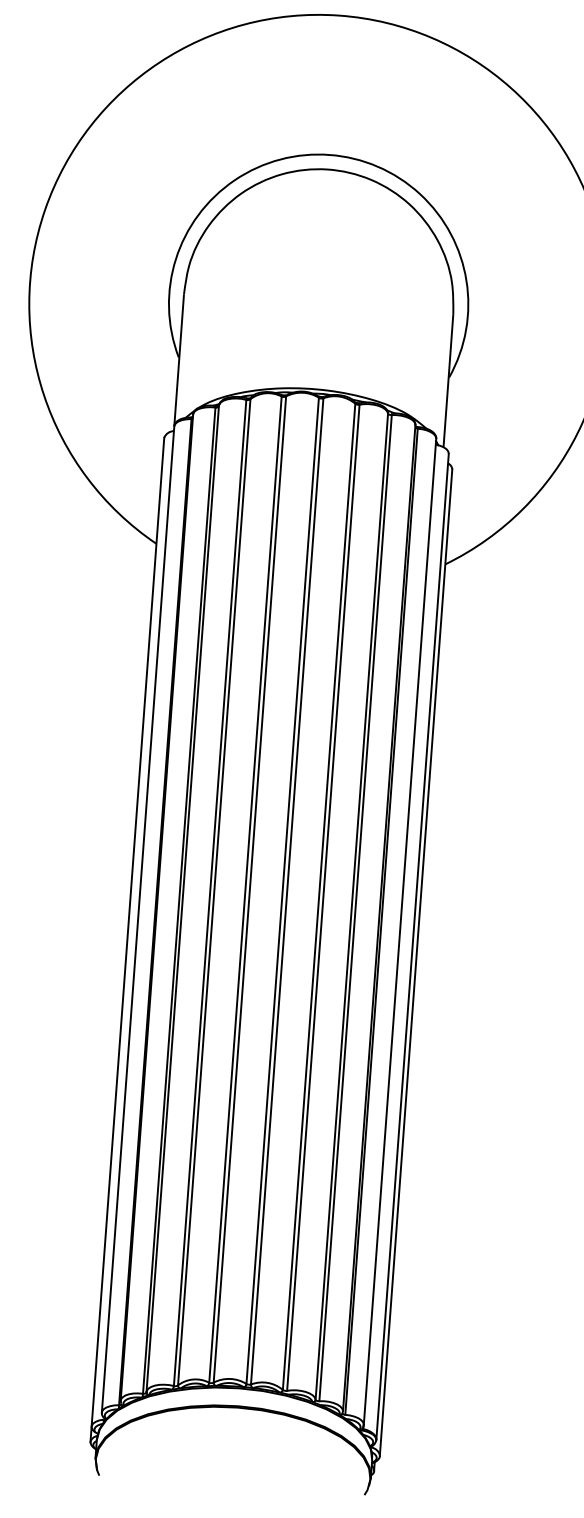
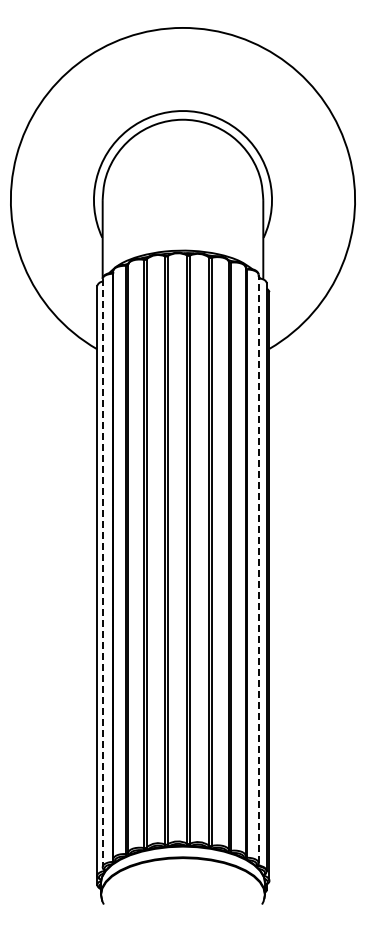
line: (137, 920) -> (102, 573), solid -> dashed
line: (399, 931) -> (258, 568), solid -> dashed

